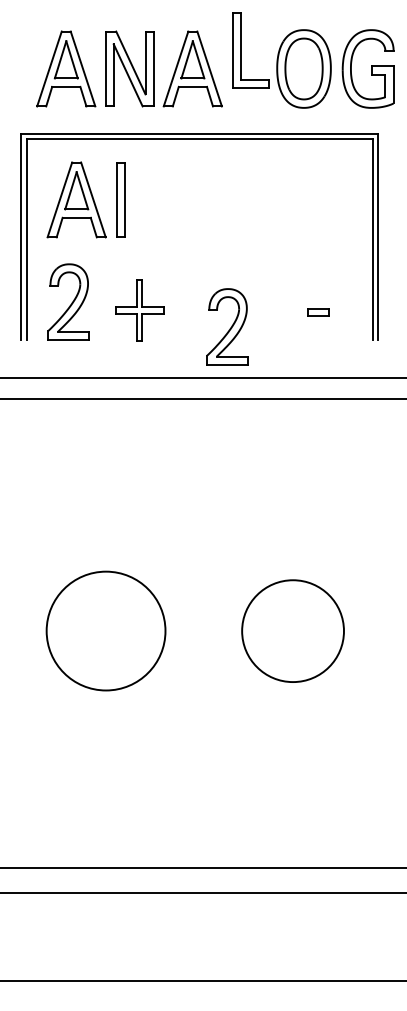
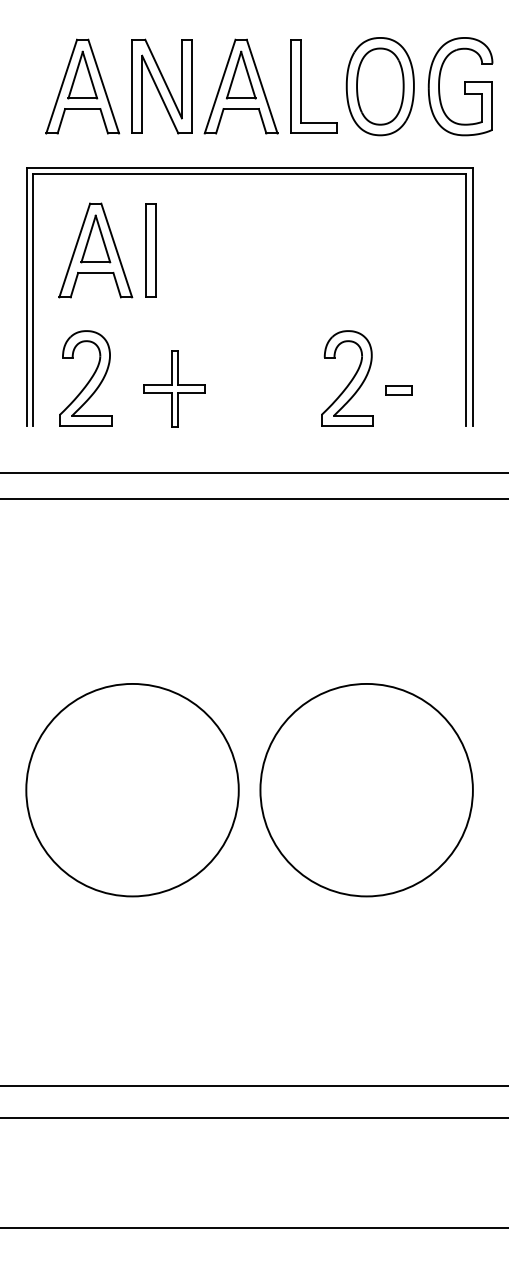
part: (241, 50) -> (301, 86), moved
part: (227, 326) -> (347, 378), moved
circle: (106, 630) -> (132, 789), size x1.43
circle: (292, 631) -> (366, 790), size x1.67

